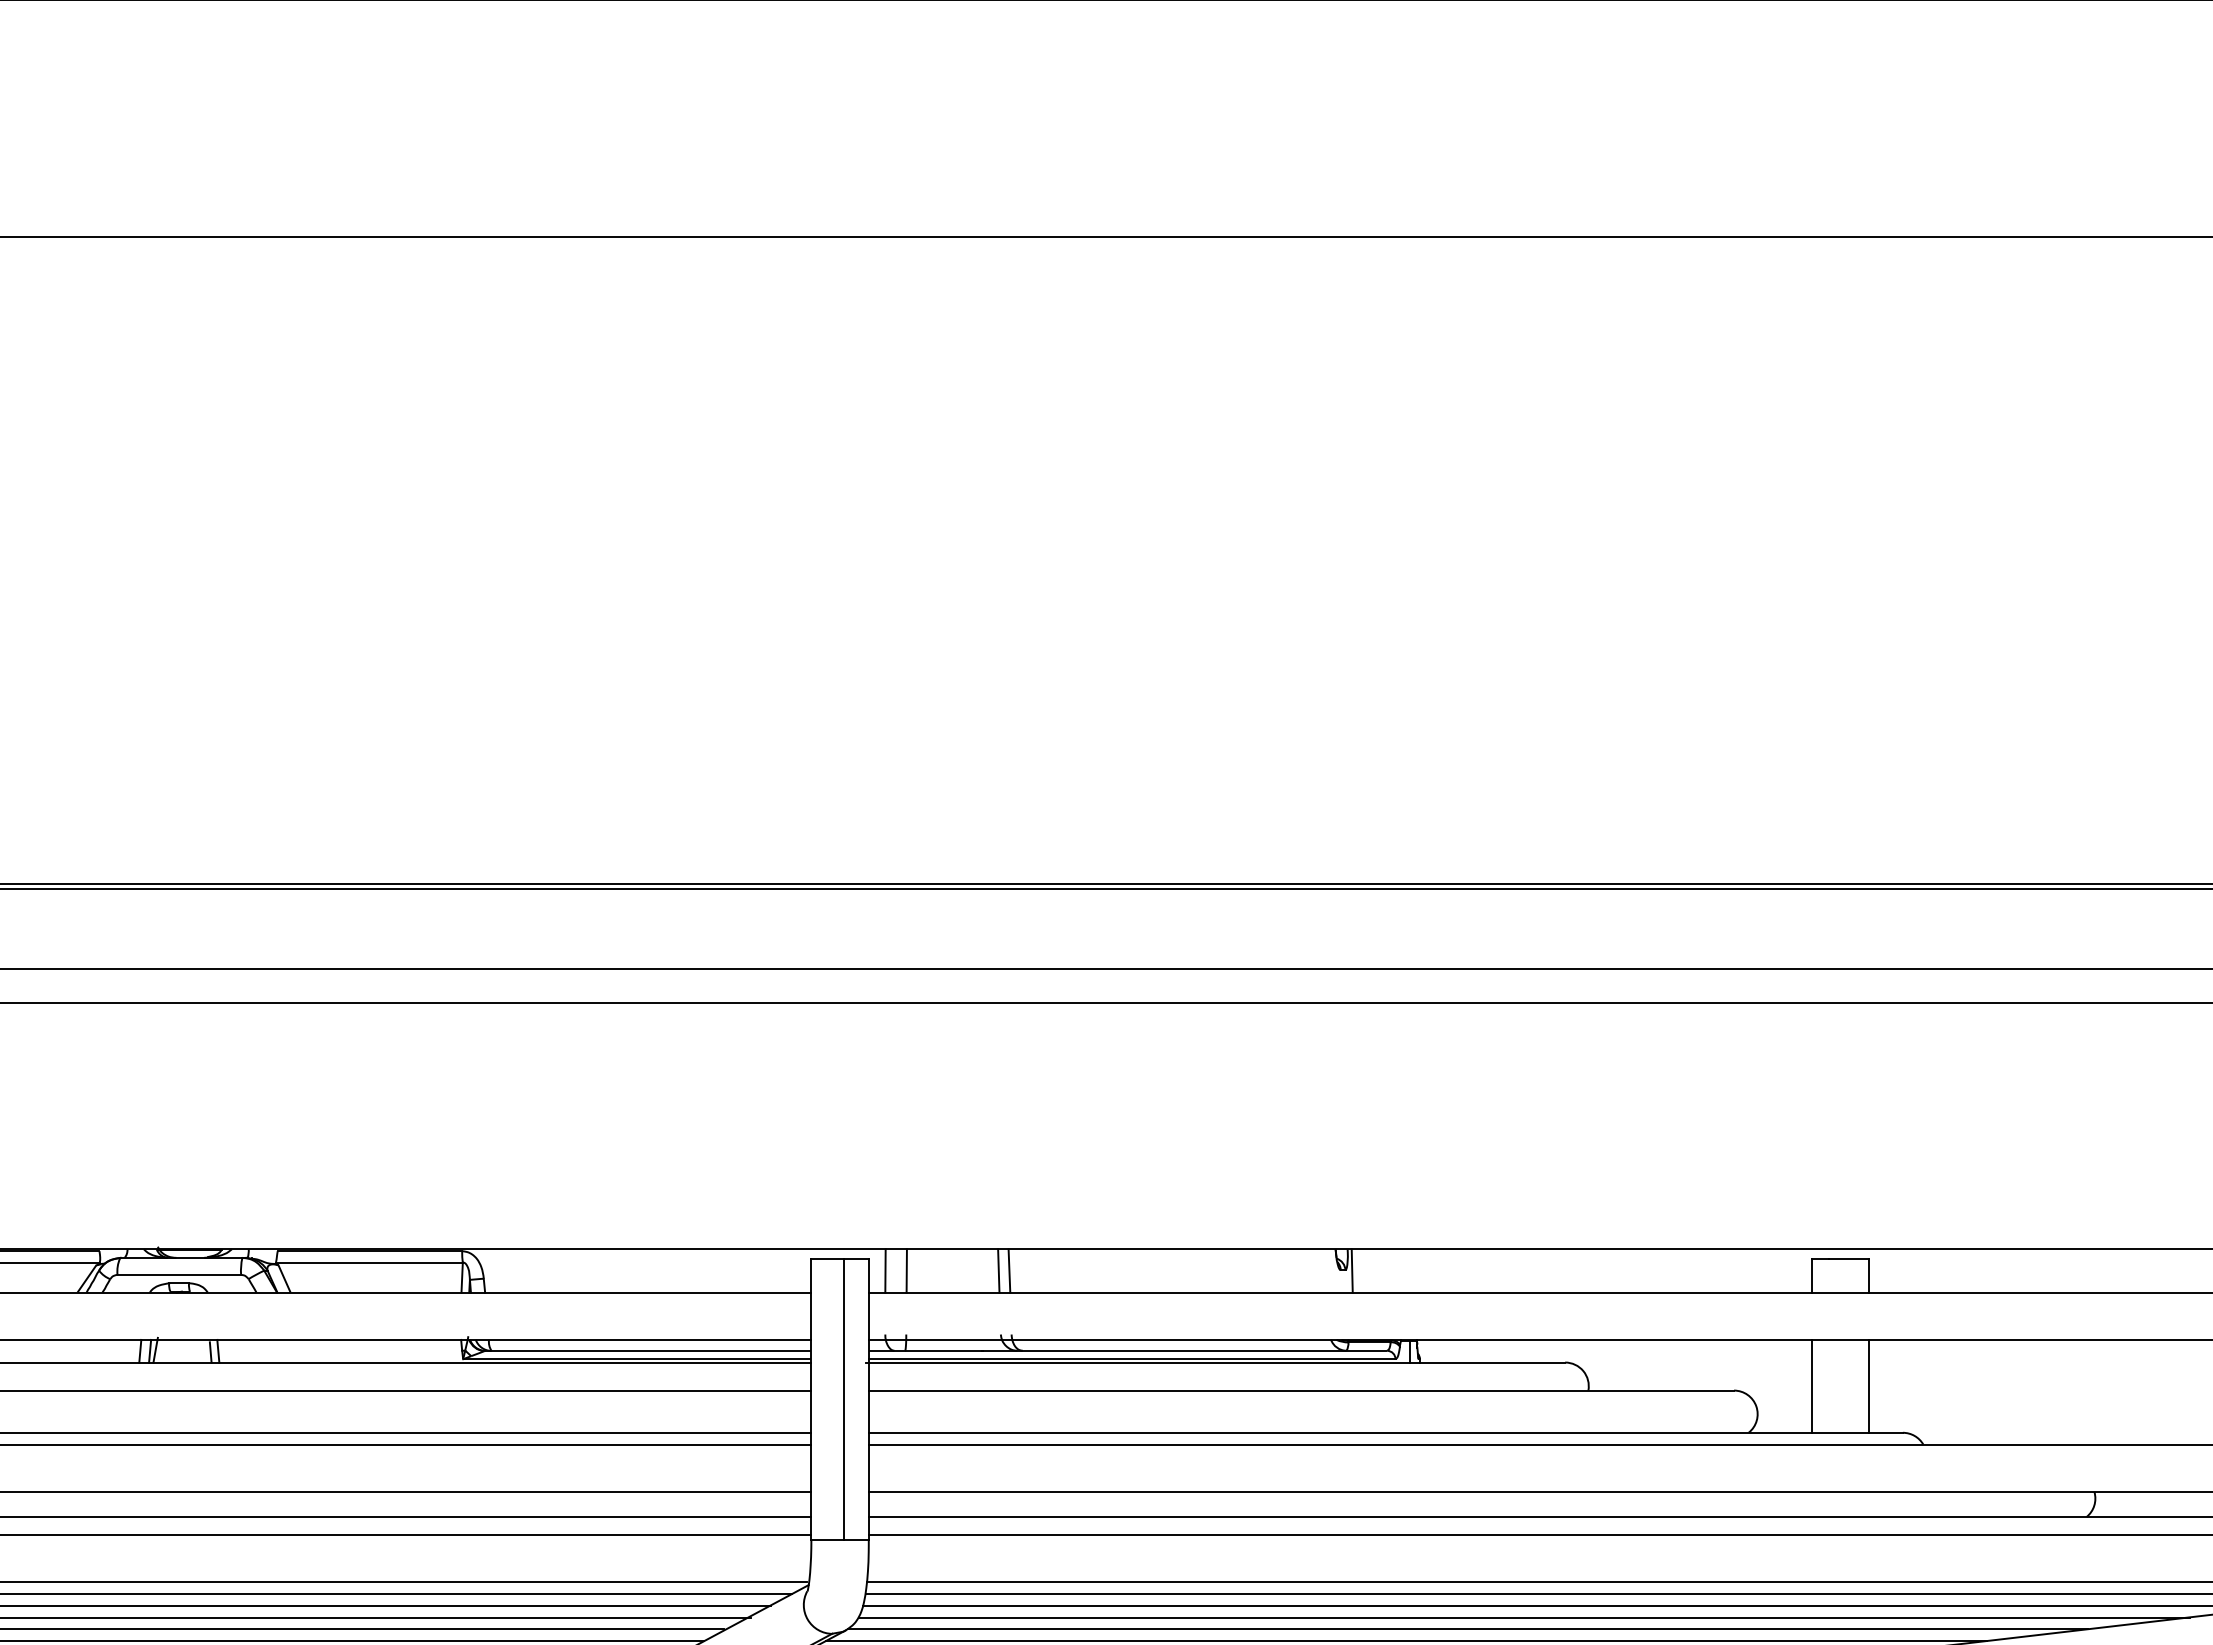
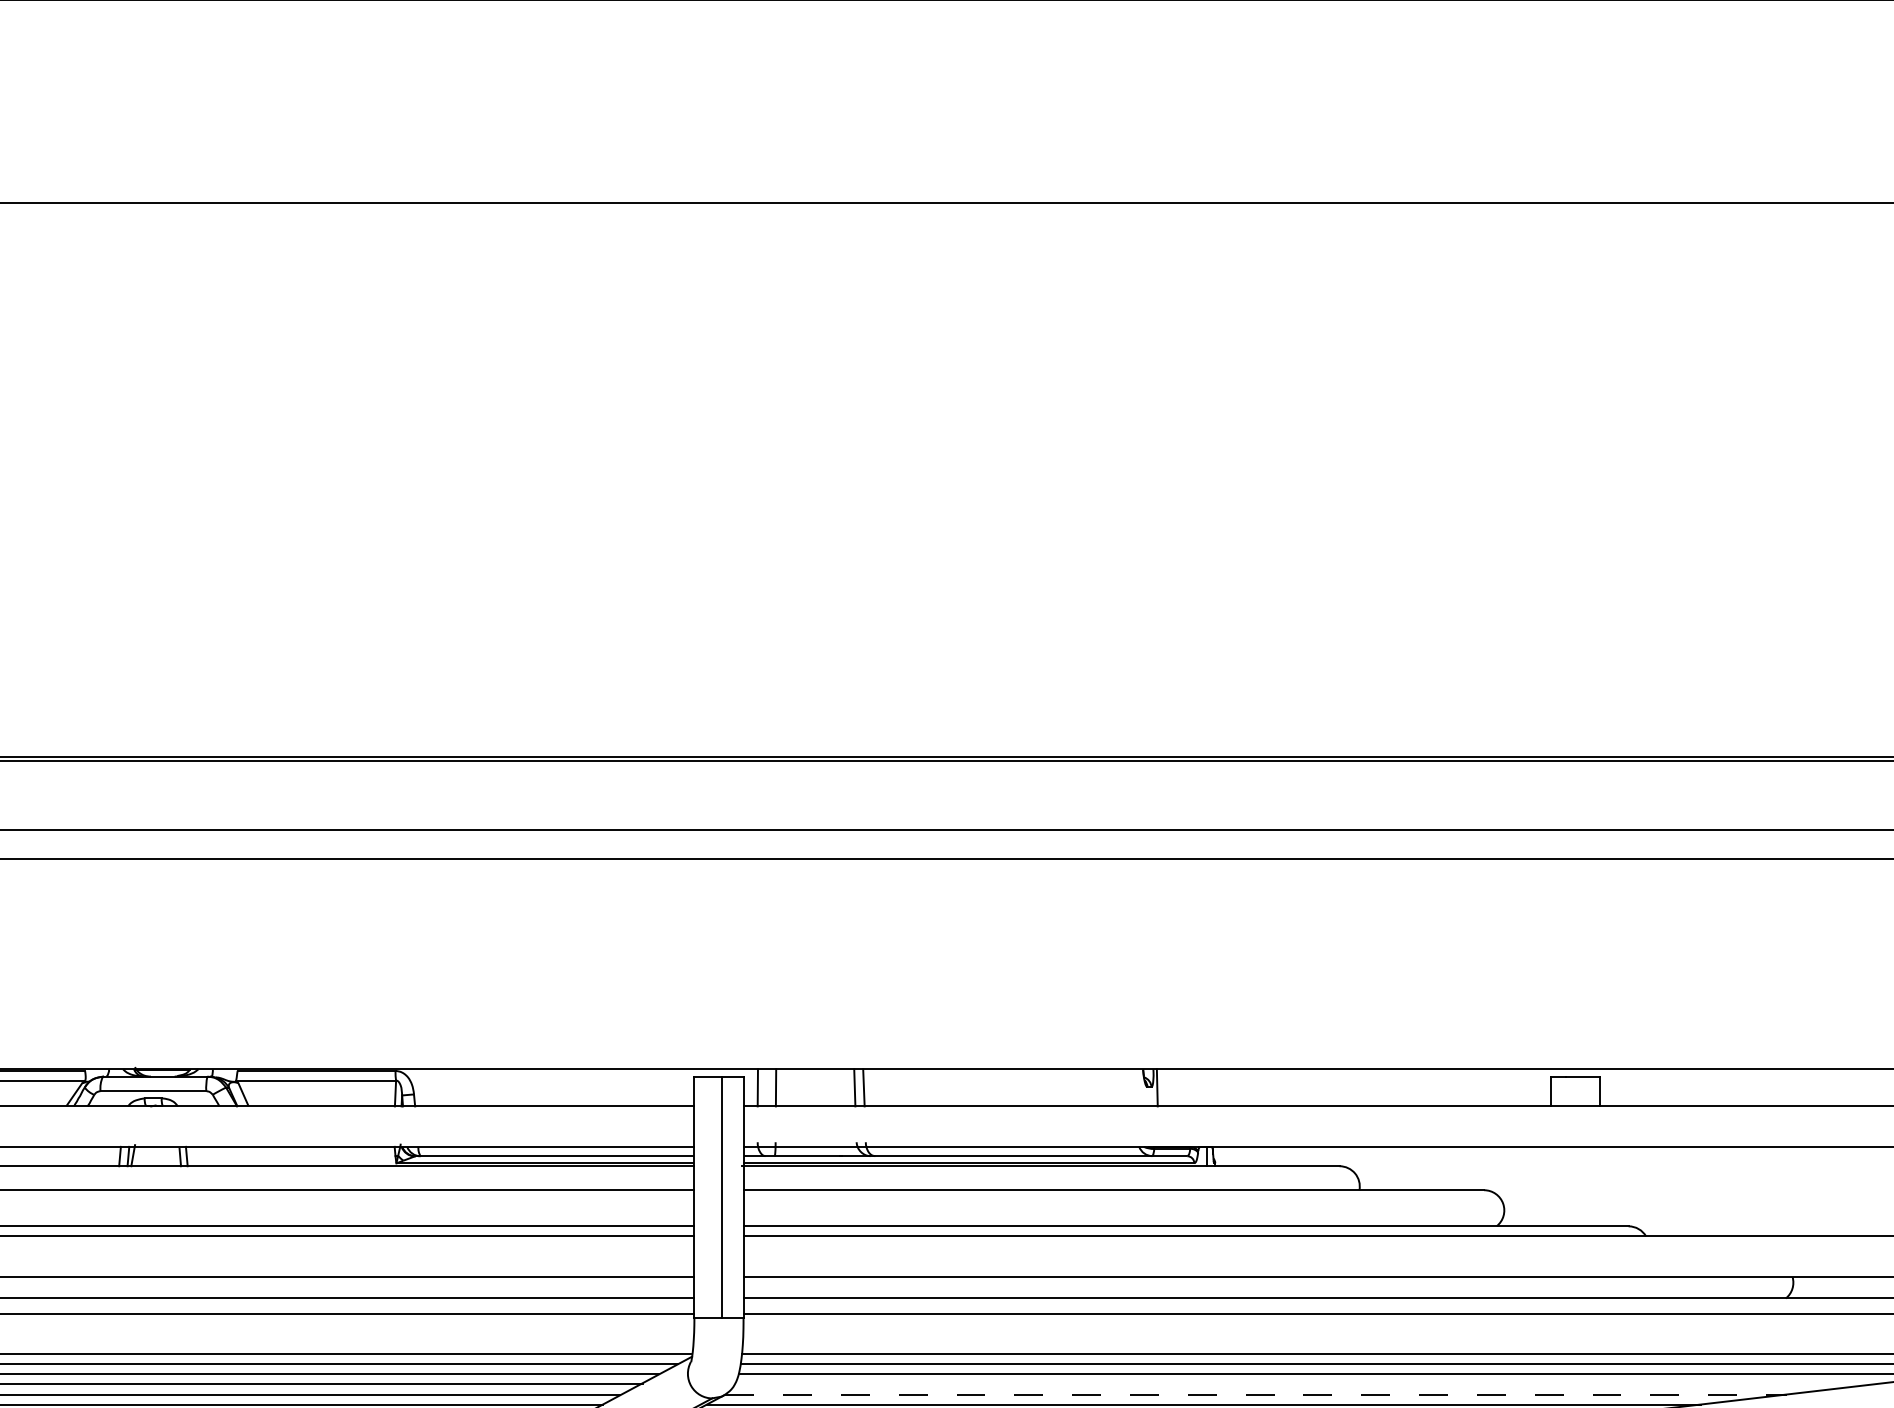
line: (1811, 1385) -> (1550, 1185), removed
line: (1869, 1385) -> (1600, 1185), removed
line: (1523, 1617) -> (1303, 1384), removed
line: (1468, 1629) -> (1256, 1394), solid -> dashed

